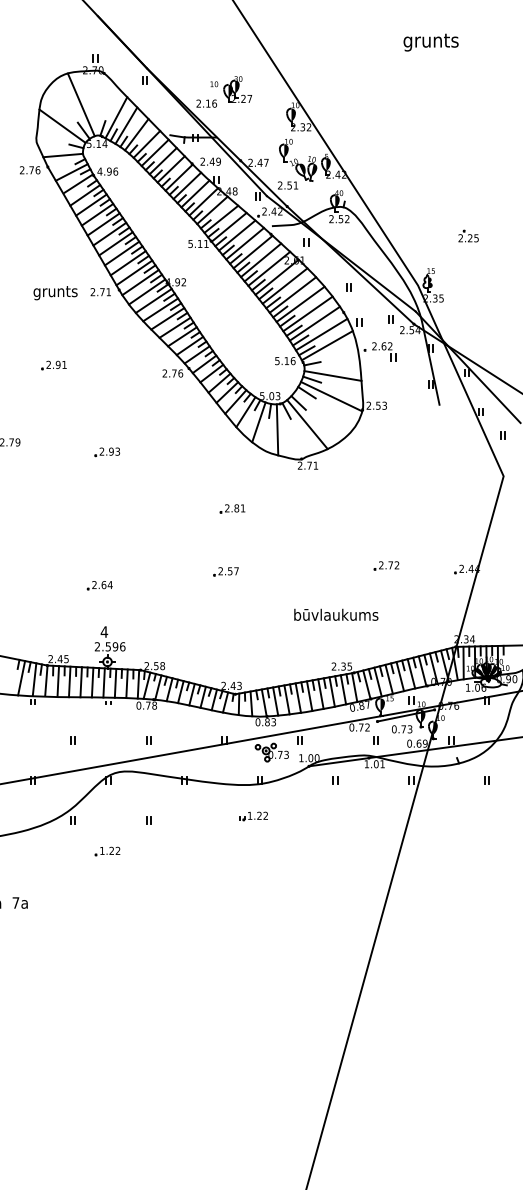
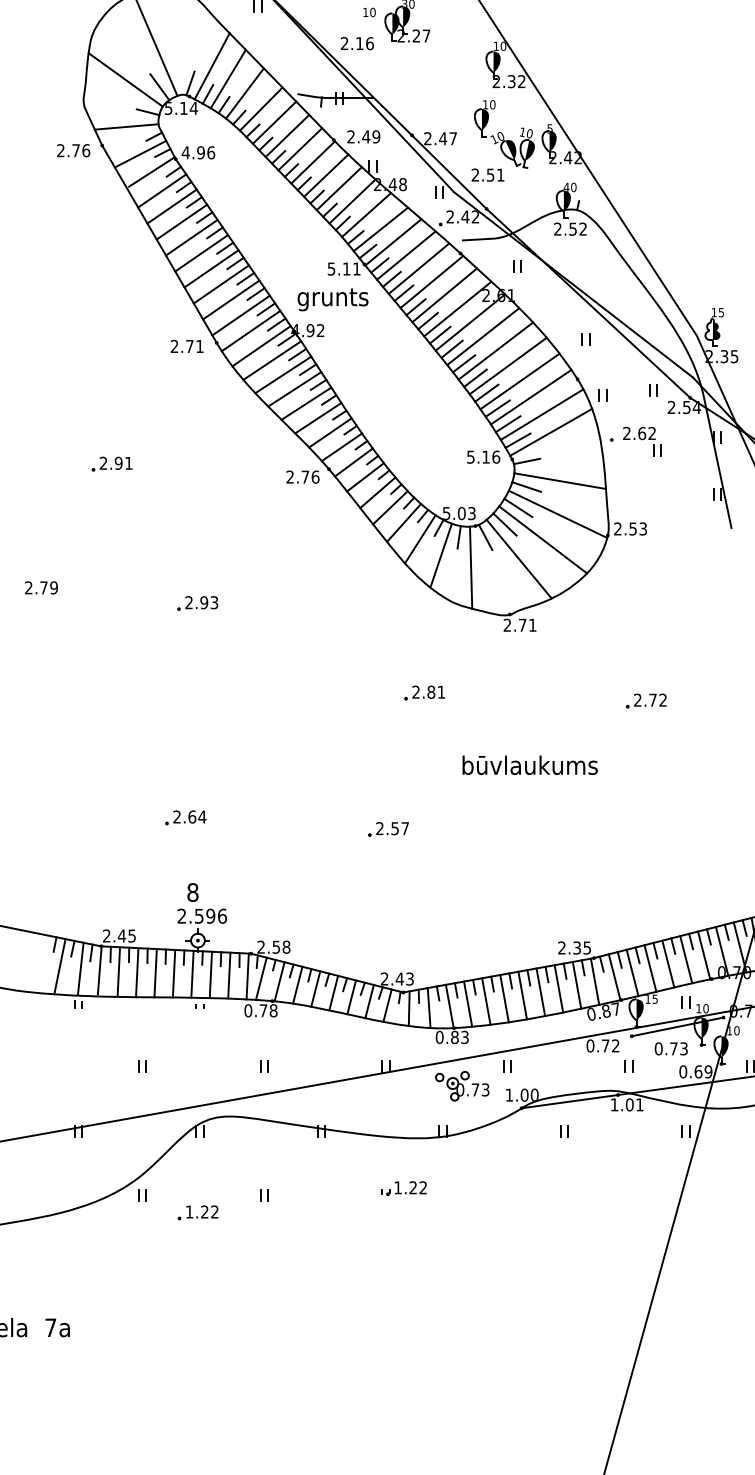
text: (55, 293) -> (332, 300), moved
line: (322, 412) -> (543, 539), added
part: (232, 508) -> (424, 692), moved
part: (386, 565) -> (646, 700), moved
part: (225, 571) -> (387, 828), moved
text: (336, 614) -> (530, 764), moved
text: (104, 631) -> (193, 891), 4 -> 8
part: (253, 816) -> (403, 1188), moved
part: (107, 851) -> (197, 1212), moved

